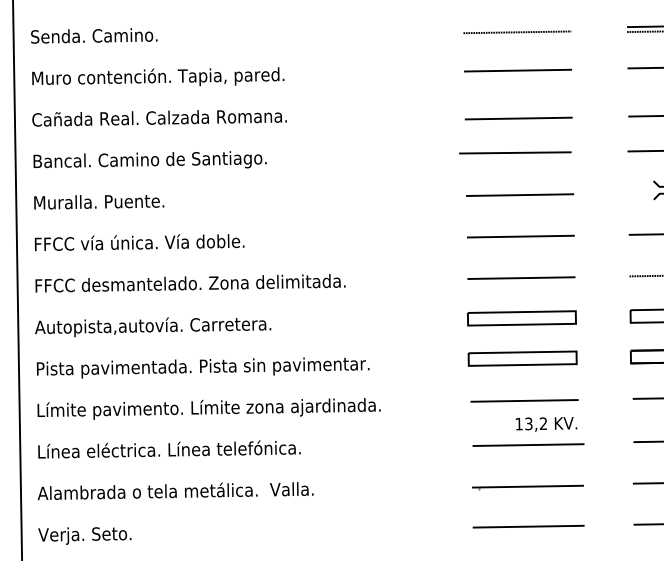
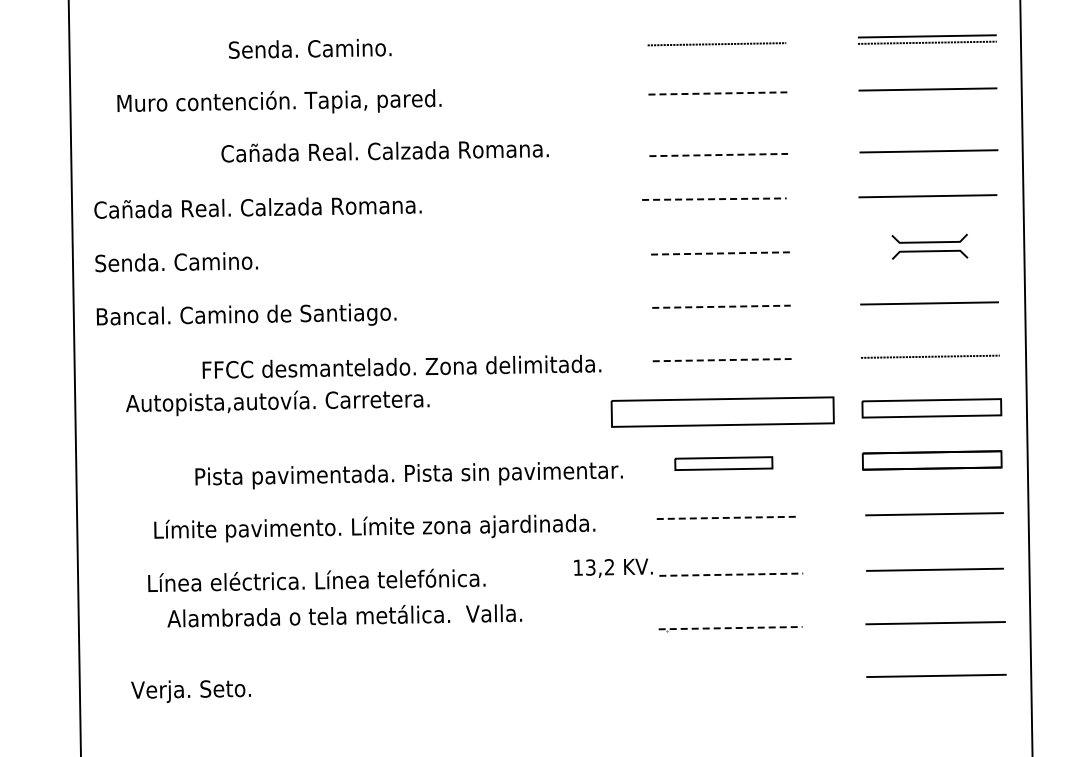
text: (94, 35) -> (310, 48), moved
line: (518, 70) -> (718, 93), solid -> dashed
text: (158, 76) -> (279, 101), moved
text: (159, 118) -> (384, 151), moved
line: (519, 118) -> (719, 155), solid -> dashed
line: (515, 153) -> (714, 199), solid -> dashed
text: (159, 159) -> (257, 207), Bancal. Camino de Santiago. -> Cañada Real. Calzada Romana.
line: (520, 195) -> (720, 253), solid -> dashed
text: (99, 202) -> (179, 262), Muralla. Puente. -> Senda. Camino.
line: (520, 236) -> (721, 306), solid -> dashed
text: (152, 242) -> (247, 314), FFCC vía única. Vía doble. -> Bancal. Camino de Santiago.
line: (521, 278) -> (722, 360), solid -> dashed
text: (190, 283) -> (401, 366), moved
part: (521, 318) -> (722, 411), size x1.6
text: (152, 327) -> (277, 403), moved
part: (522, 358) -> (723, 463), size x0.7
text: (202, 367) -> (408, 475), moved
line: (524, 400) -> (726, 517), solid -> dashed
text: (208, 409) -> (374, 528), moved
text: (546, 423) -> (613, 567), moved
line: (528, 444) -> (731, 574), solid -> dashed
text: (169, 448) -> (316, 579), moved
line: (527, 486) -> (730, 628), solid -> dashed
text: (175, 490) -> (344, 615), moved
line: (528, 526) -> (731, 679), removed
text: (84, 535) -> (190, 691), moved

